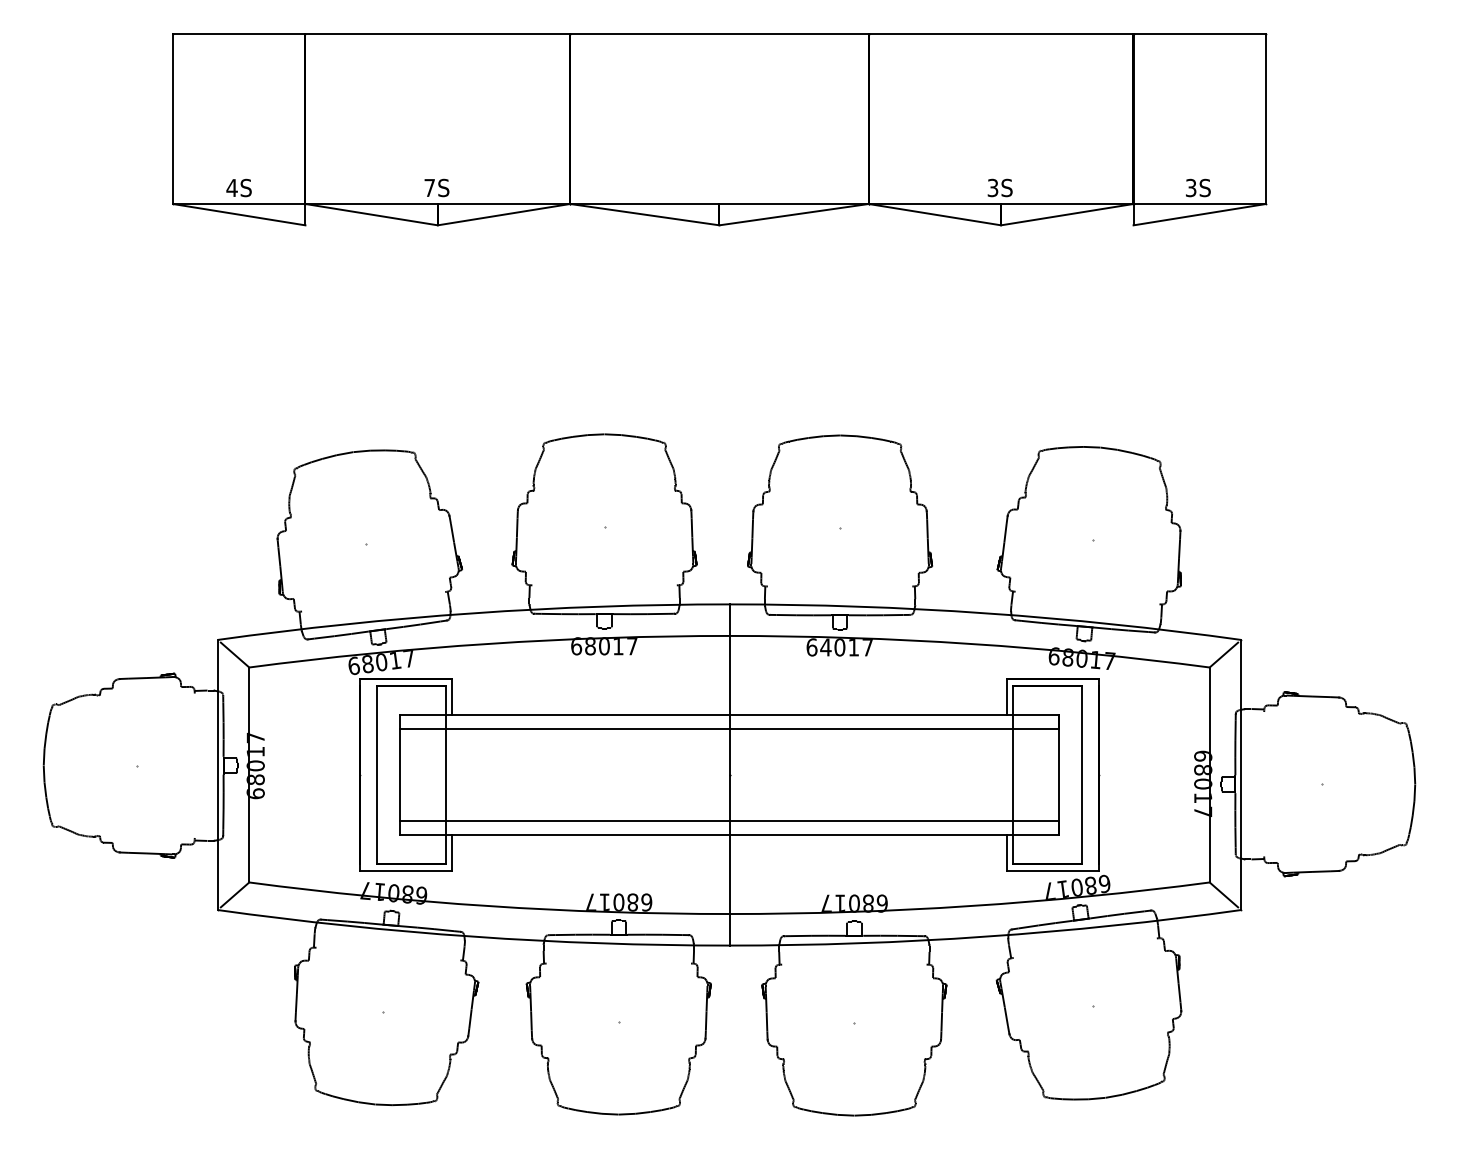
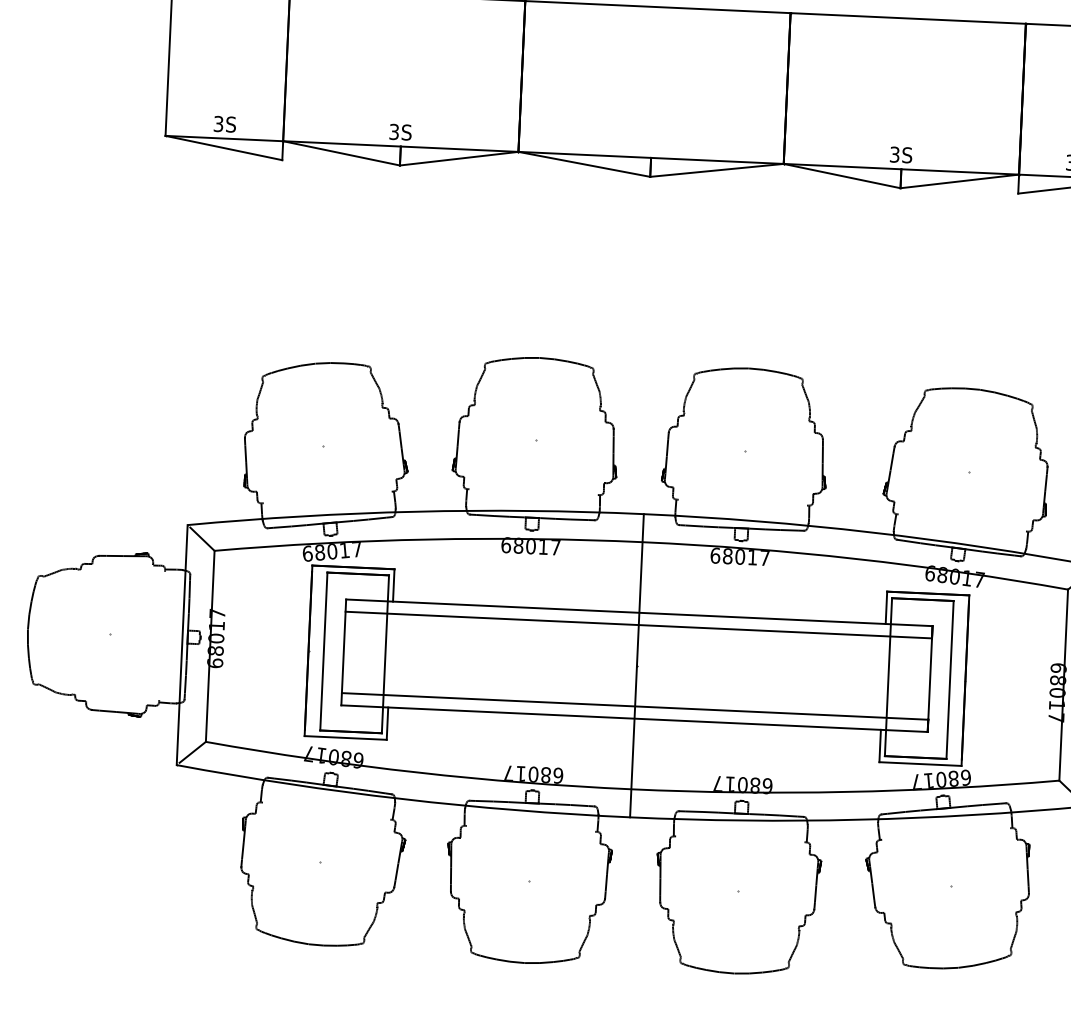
text: (231, 187) -> (218, 123), 4S -> 3S
text: (429, 187) -> (394, 131), 7S -> 3S
text: (825, 647) -> (727, 556), 64017 -> 68017

